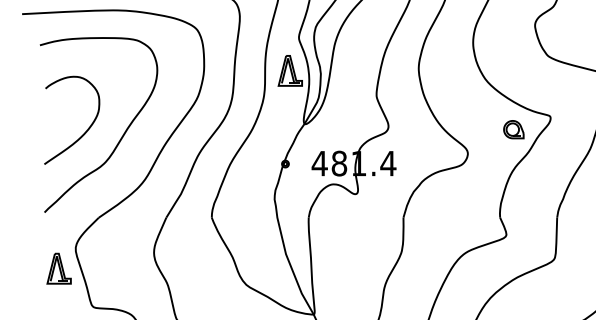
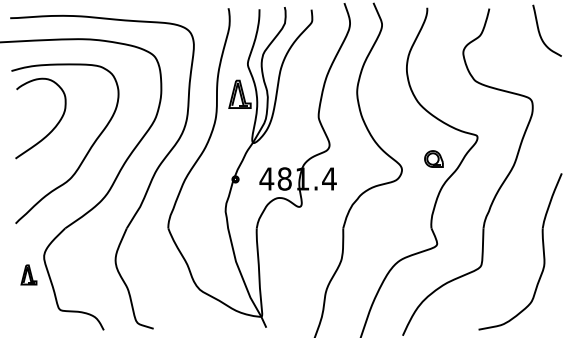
part: (513, 129) -> (433, 158), moved
curve: (84, 131) -> (52, 128), moved
part: (58, 268) -> (28, 274), size x0.7

